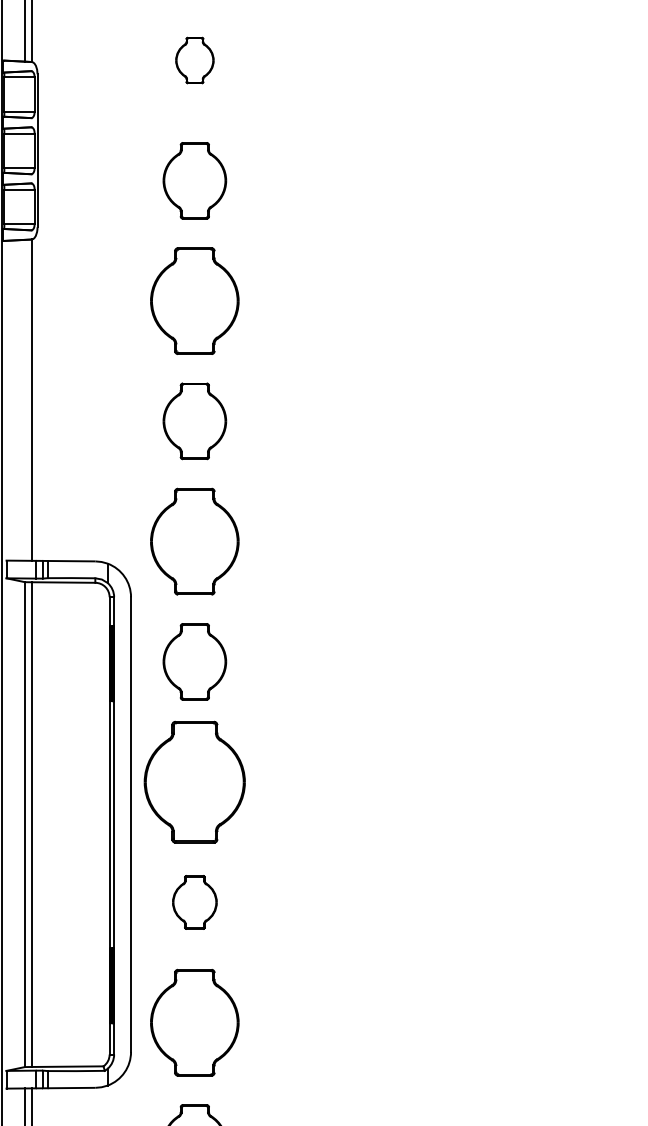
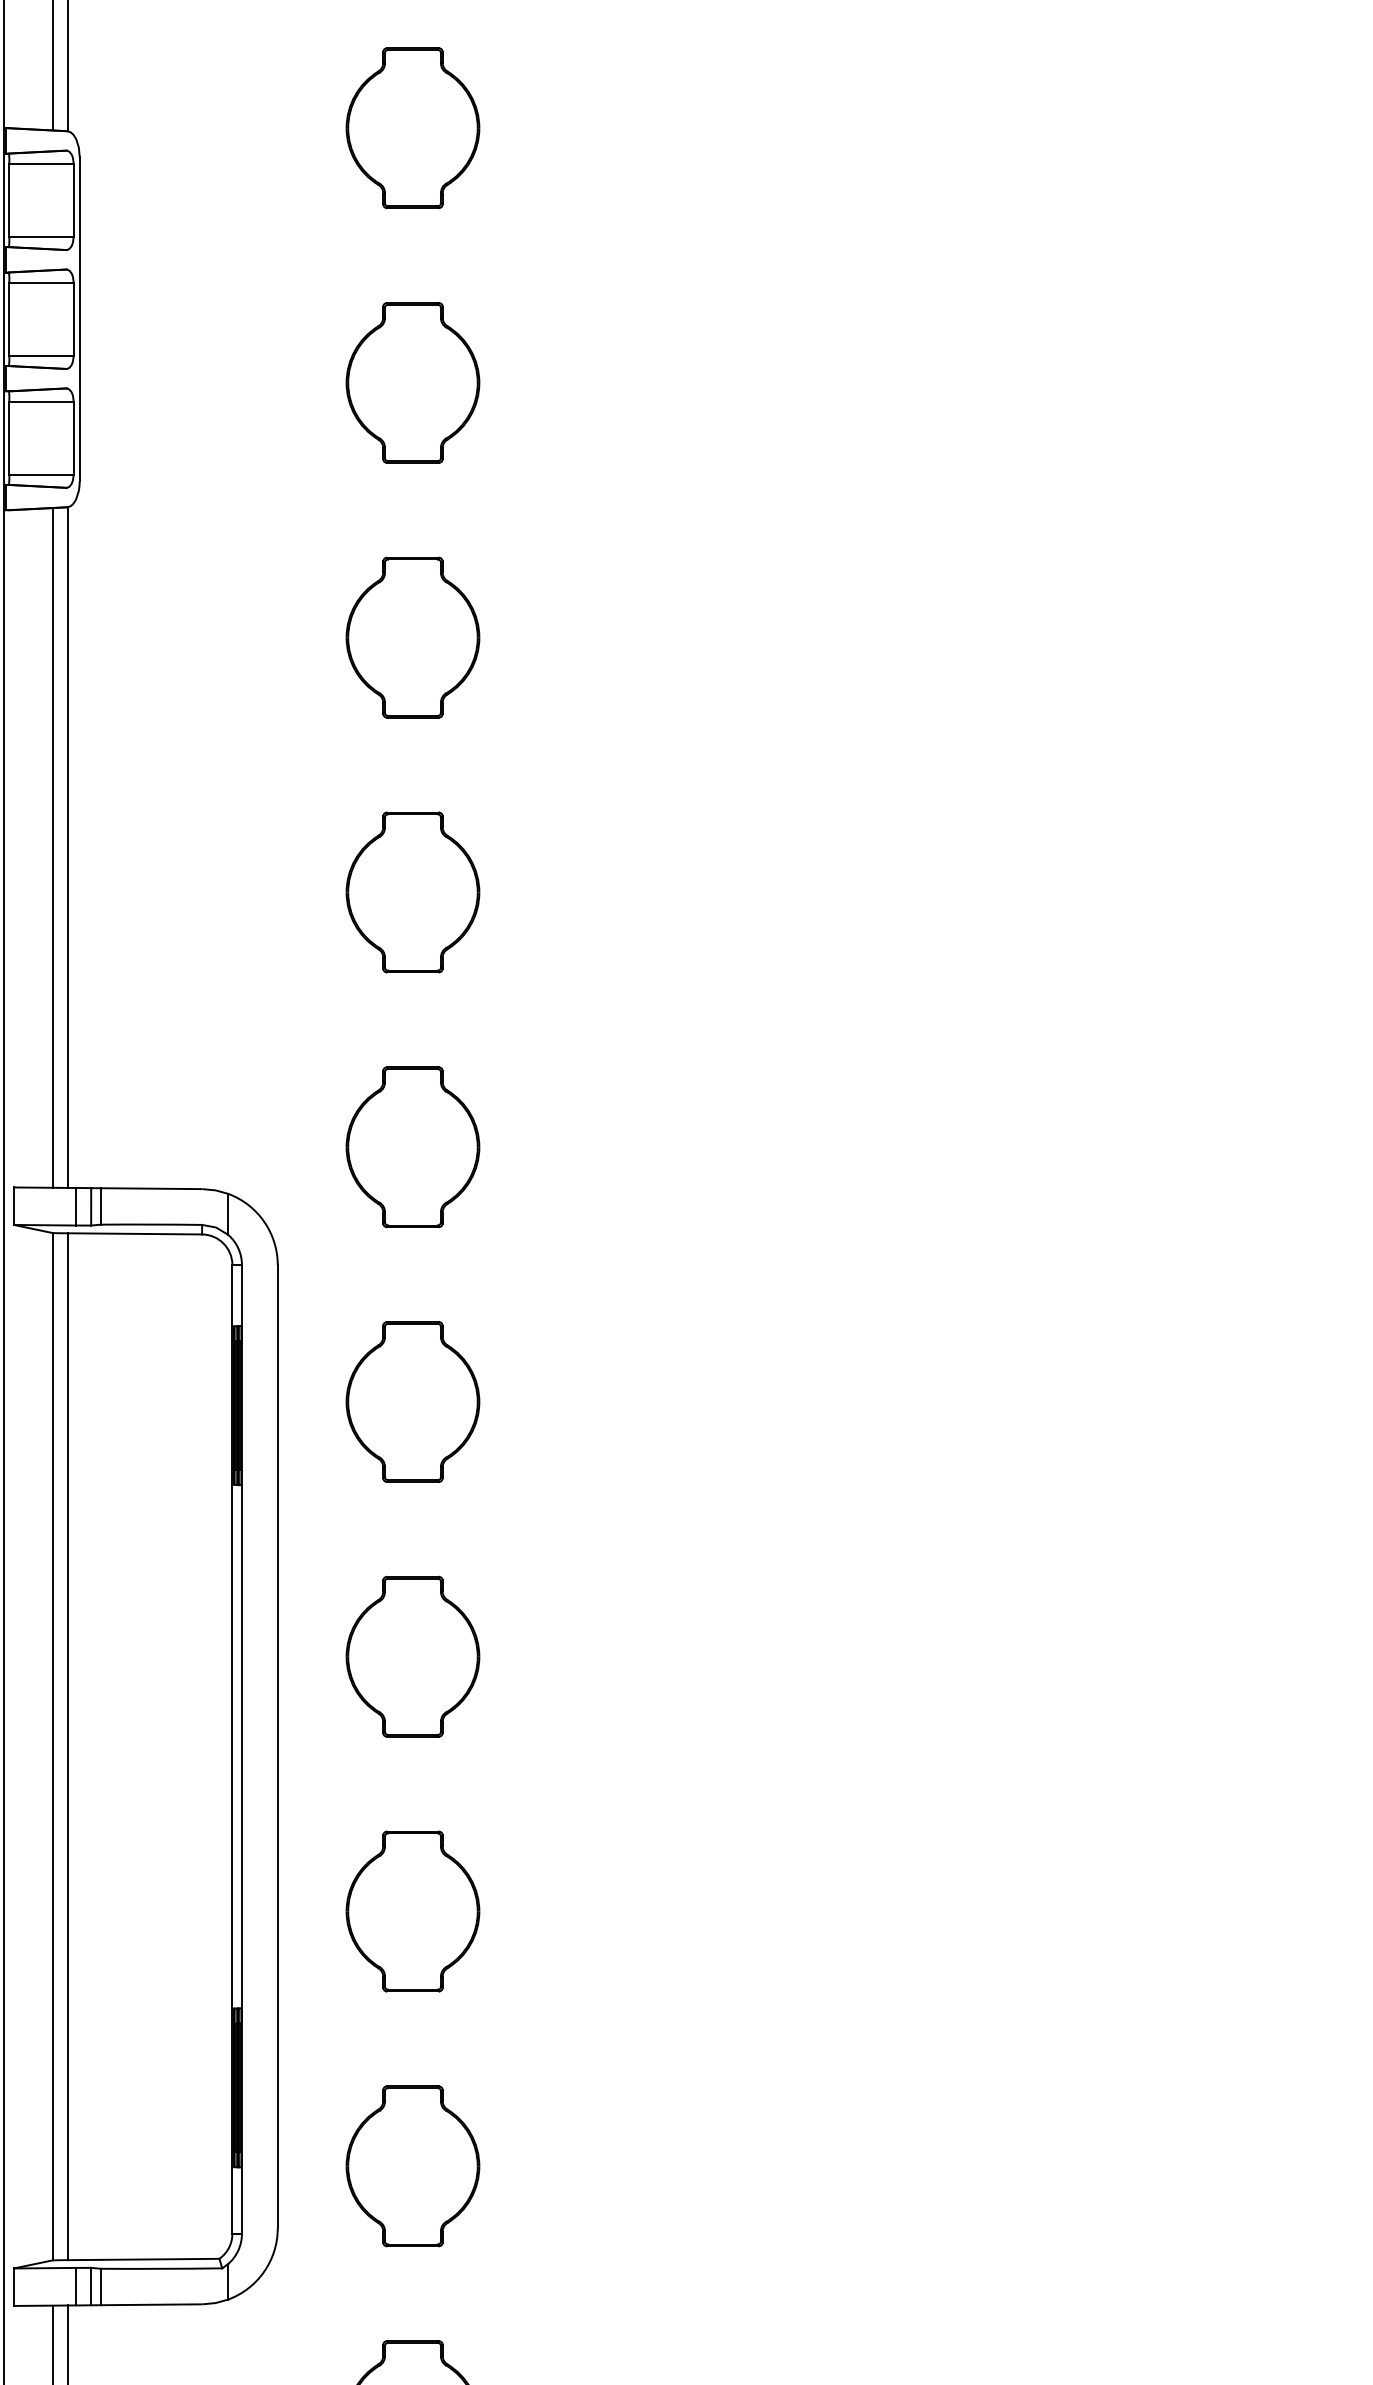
part: (194, 60) -> (412, 128), size x1.67
part: (194, 300) -> (412, 636), size x0.71
line: (24, 399) -> (52, 846), added
part: (194, 541) -> (412, 1146), size x0.71
part: (194, 781) -> (412, 1655), size x0.62
part: (194, 902) -> (412, 1911), size x1.43
part: (194, 1022) -> (412, 2165), size x0.71

